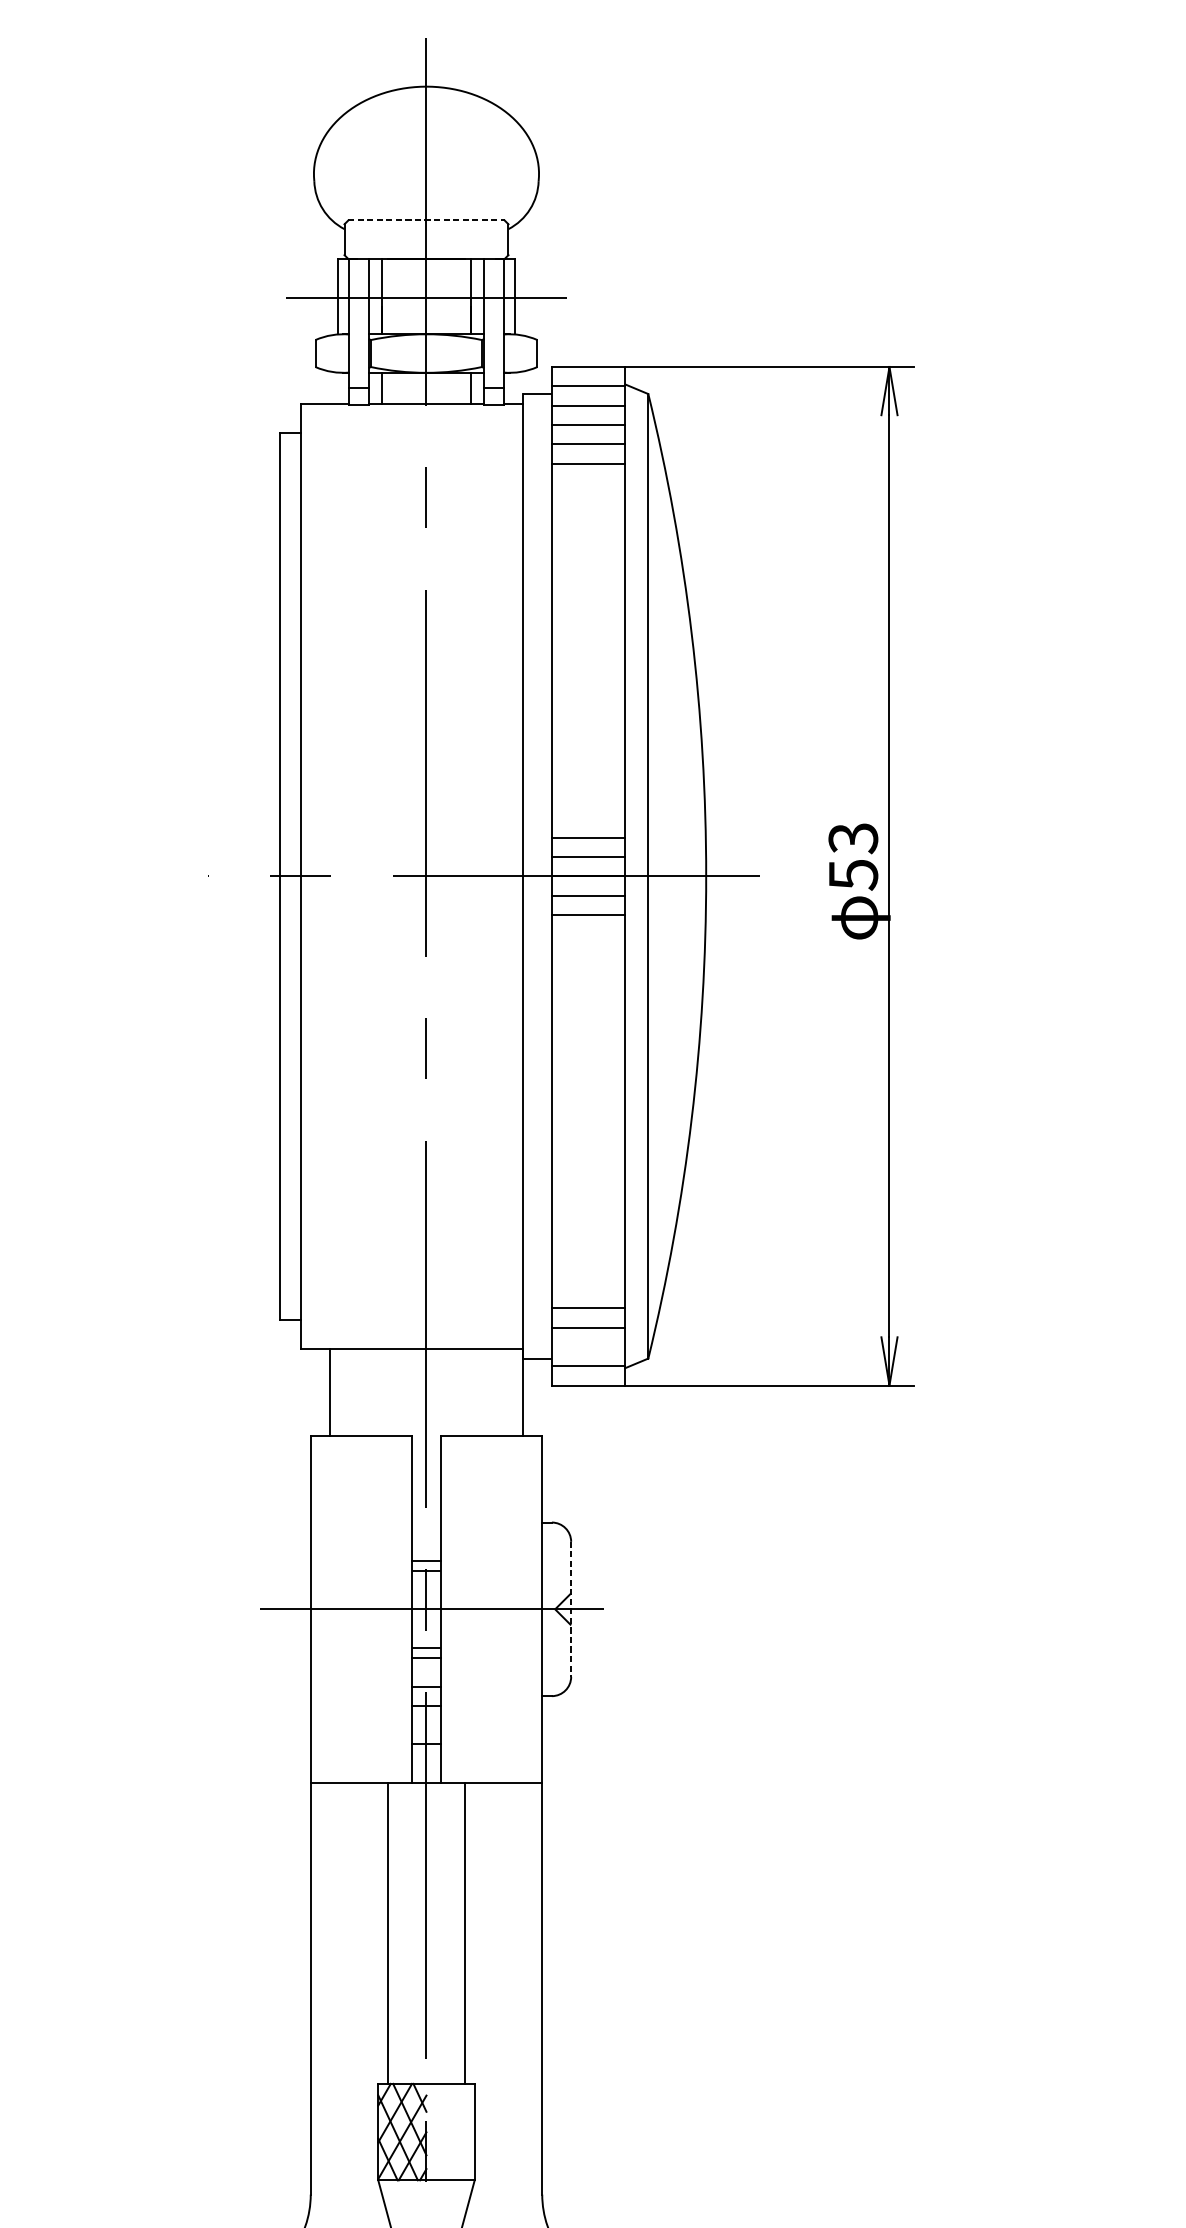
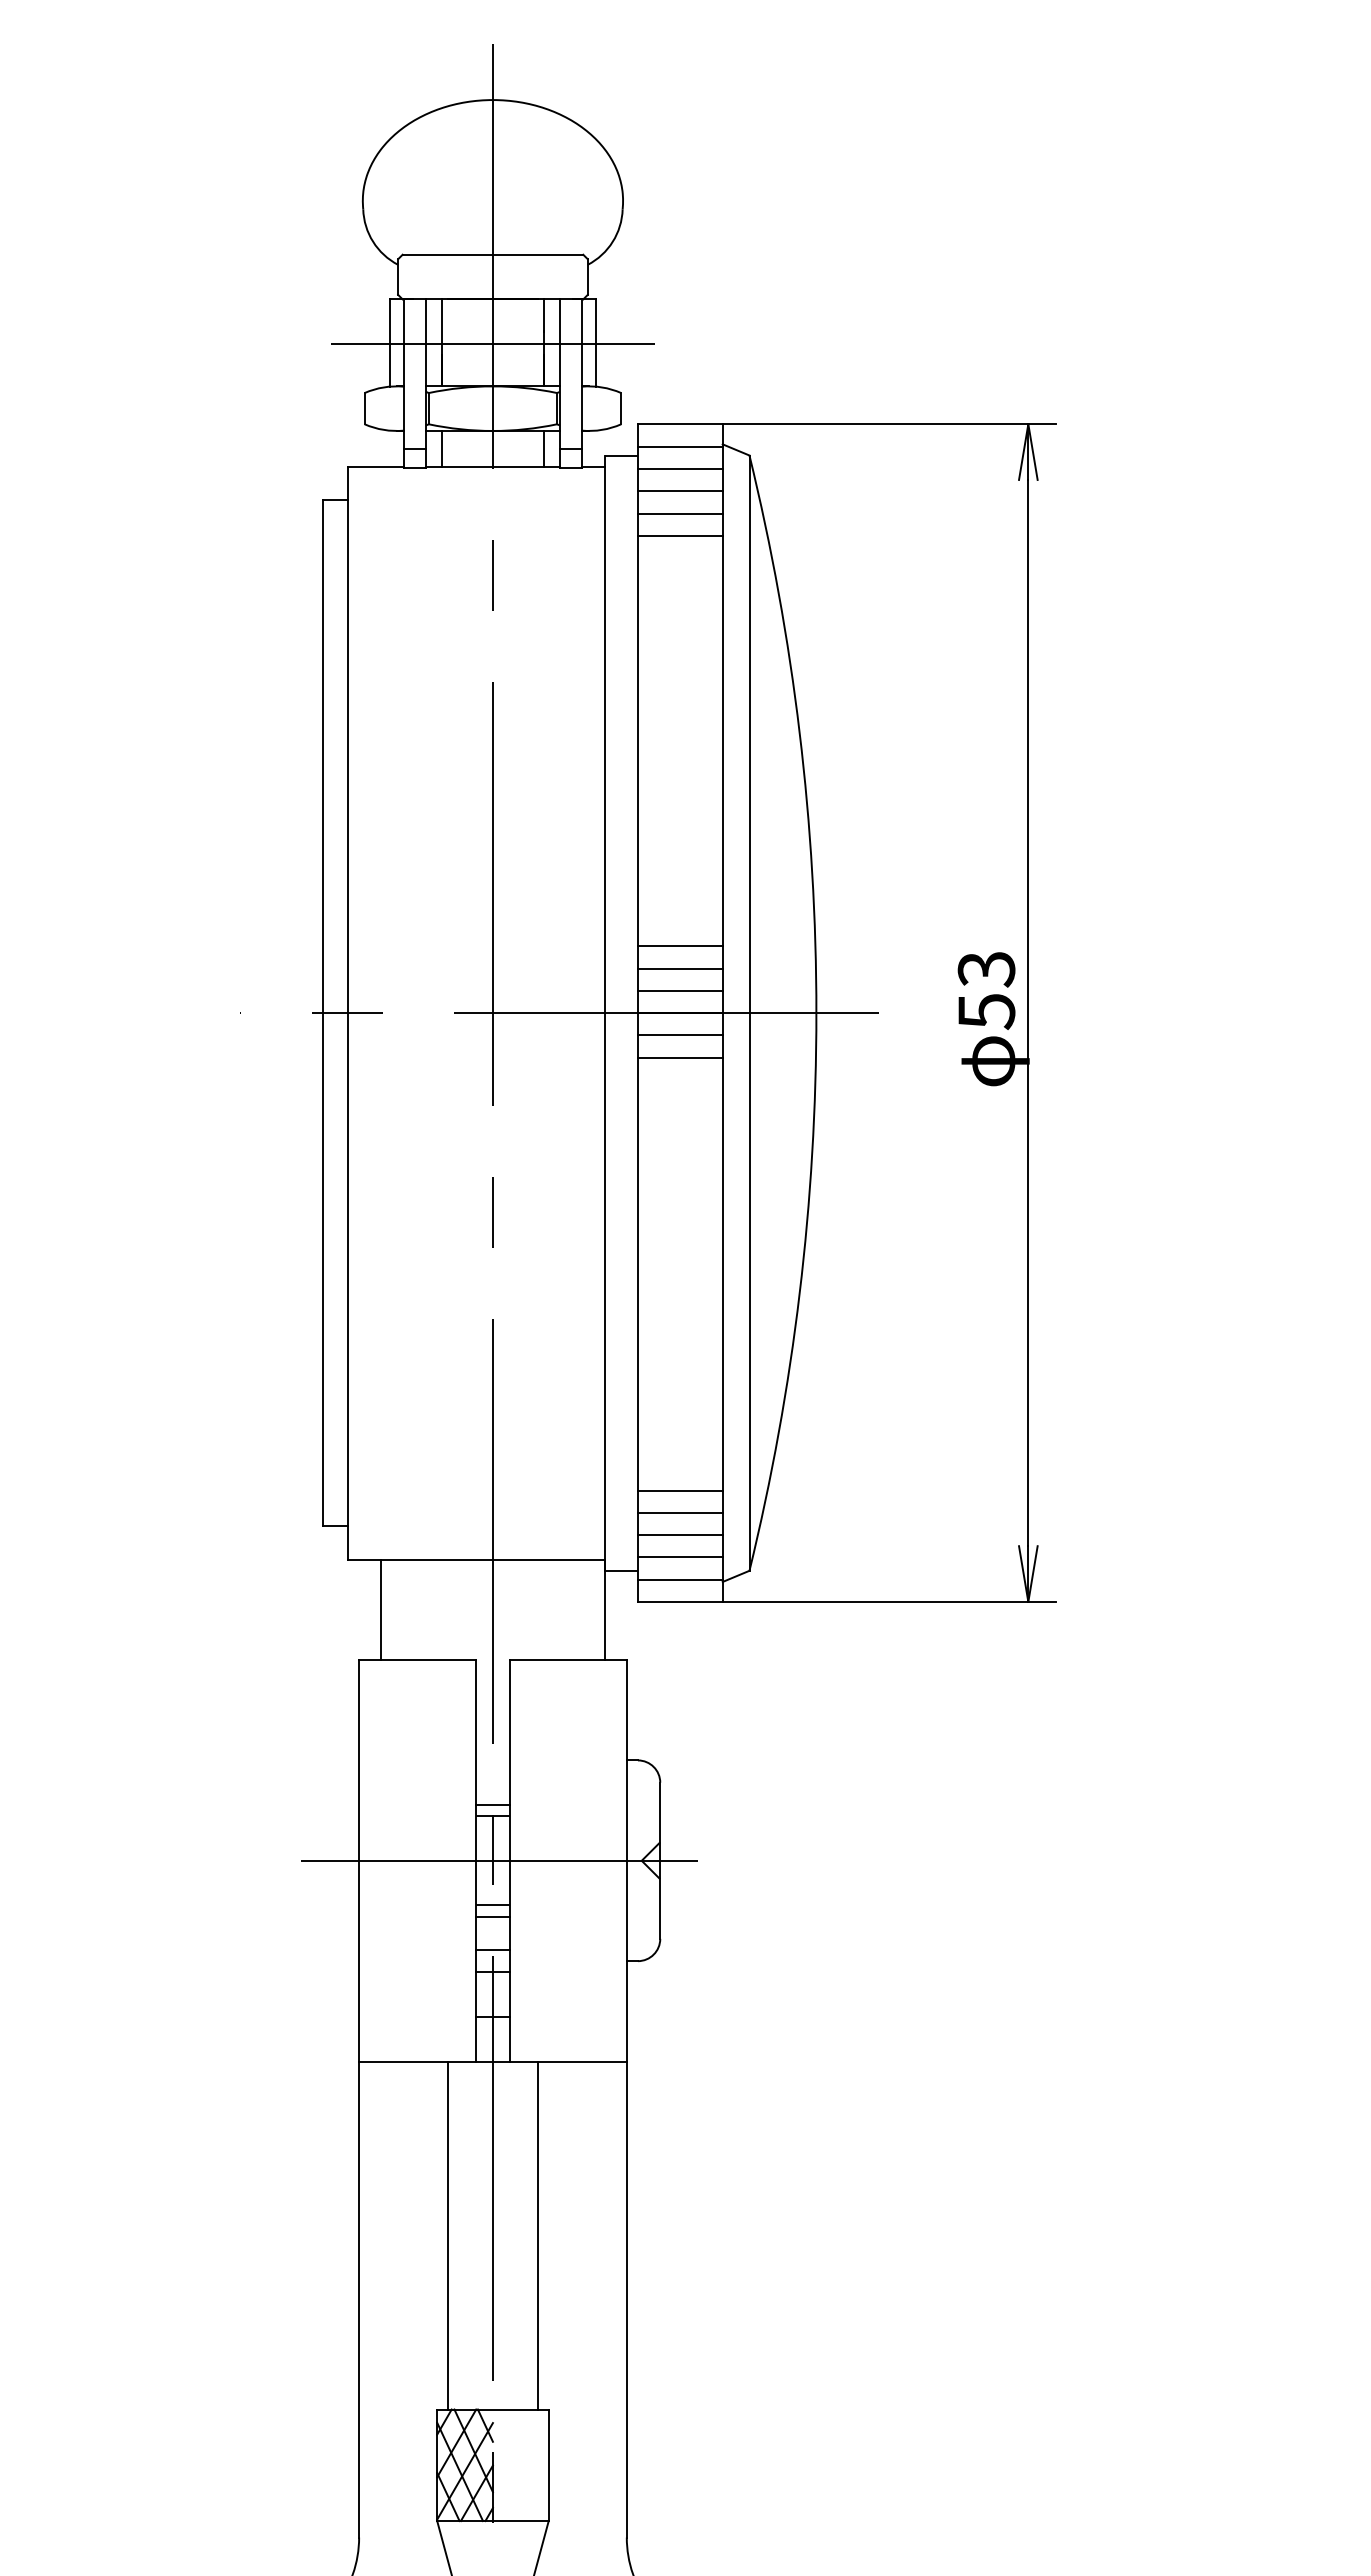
line: (426, 220) -> (493, 254), dashed -> solid
line: (587, 818) -> (679, 946), added
line: (587, 1289) -> (679, 1490), added
line: (587, 1347) -> (679, 1557), added
line: (571, 1609) -> (660, 1861), dashed -> solid

